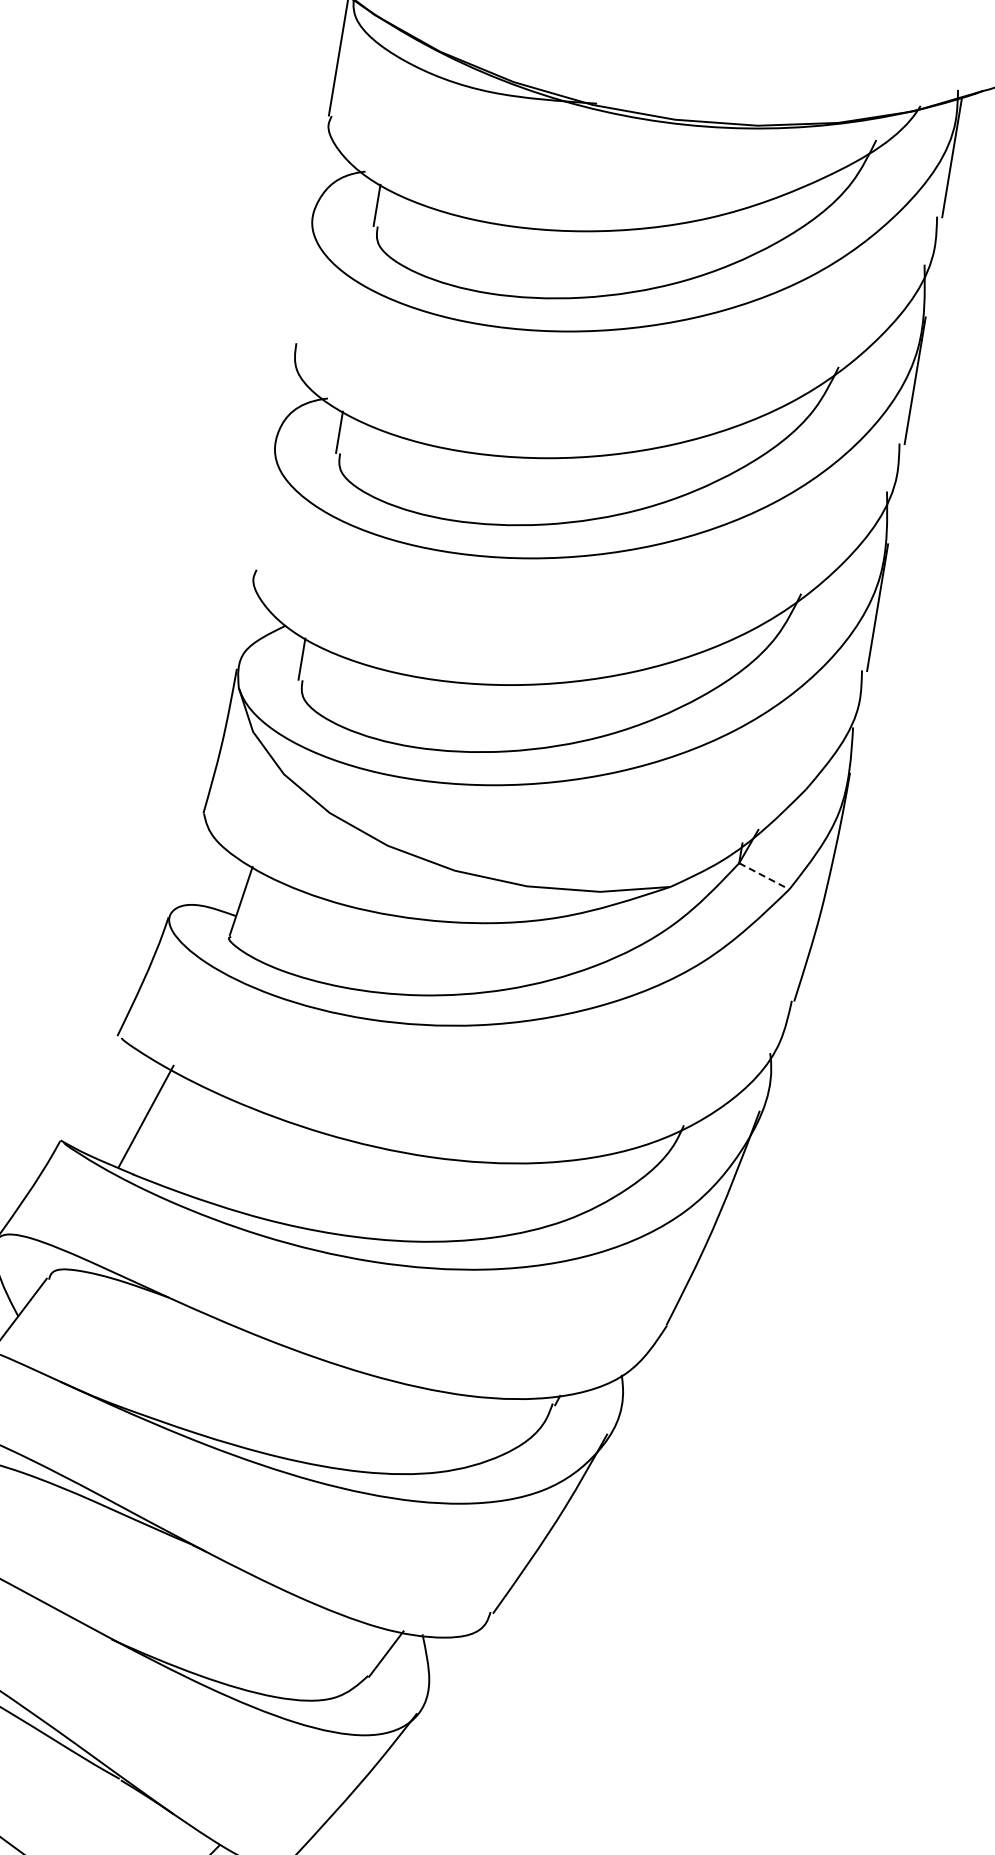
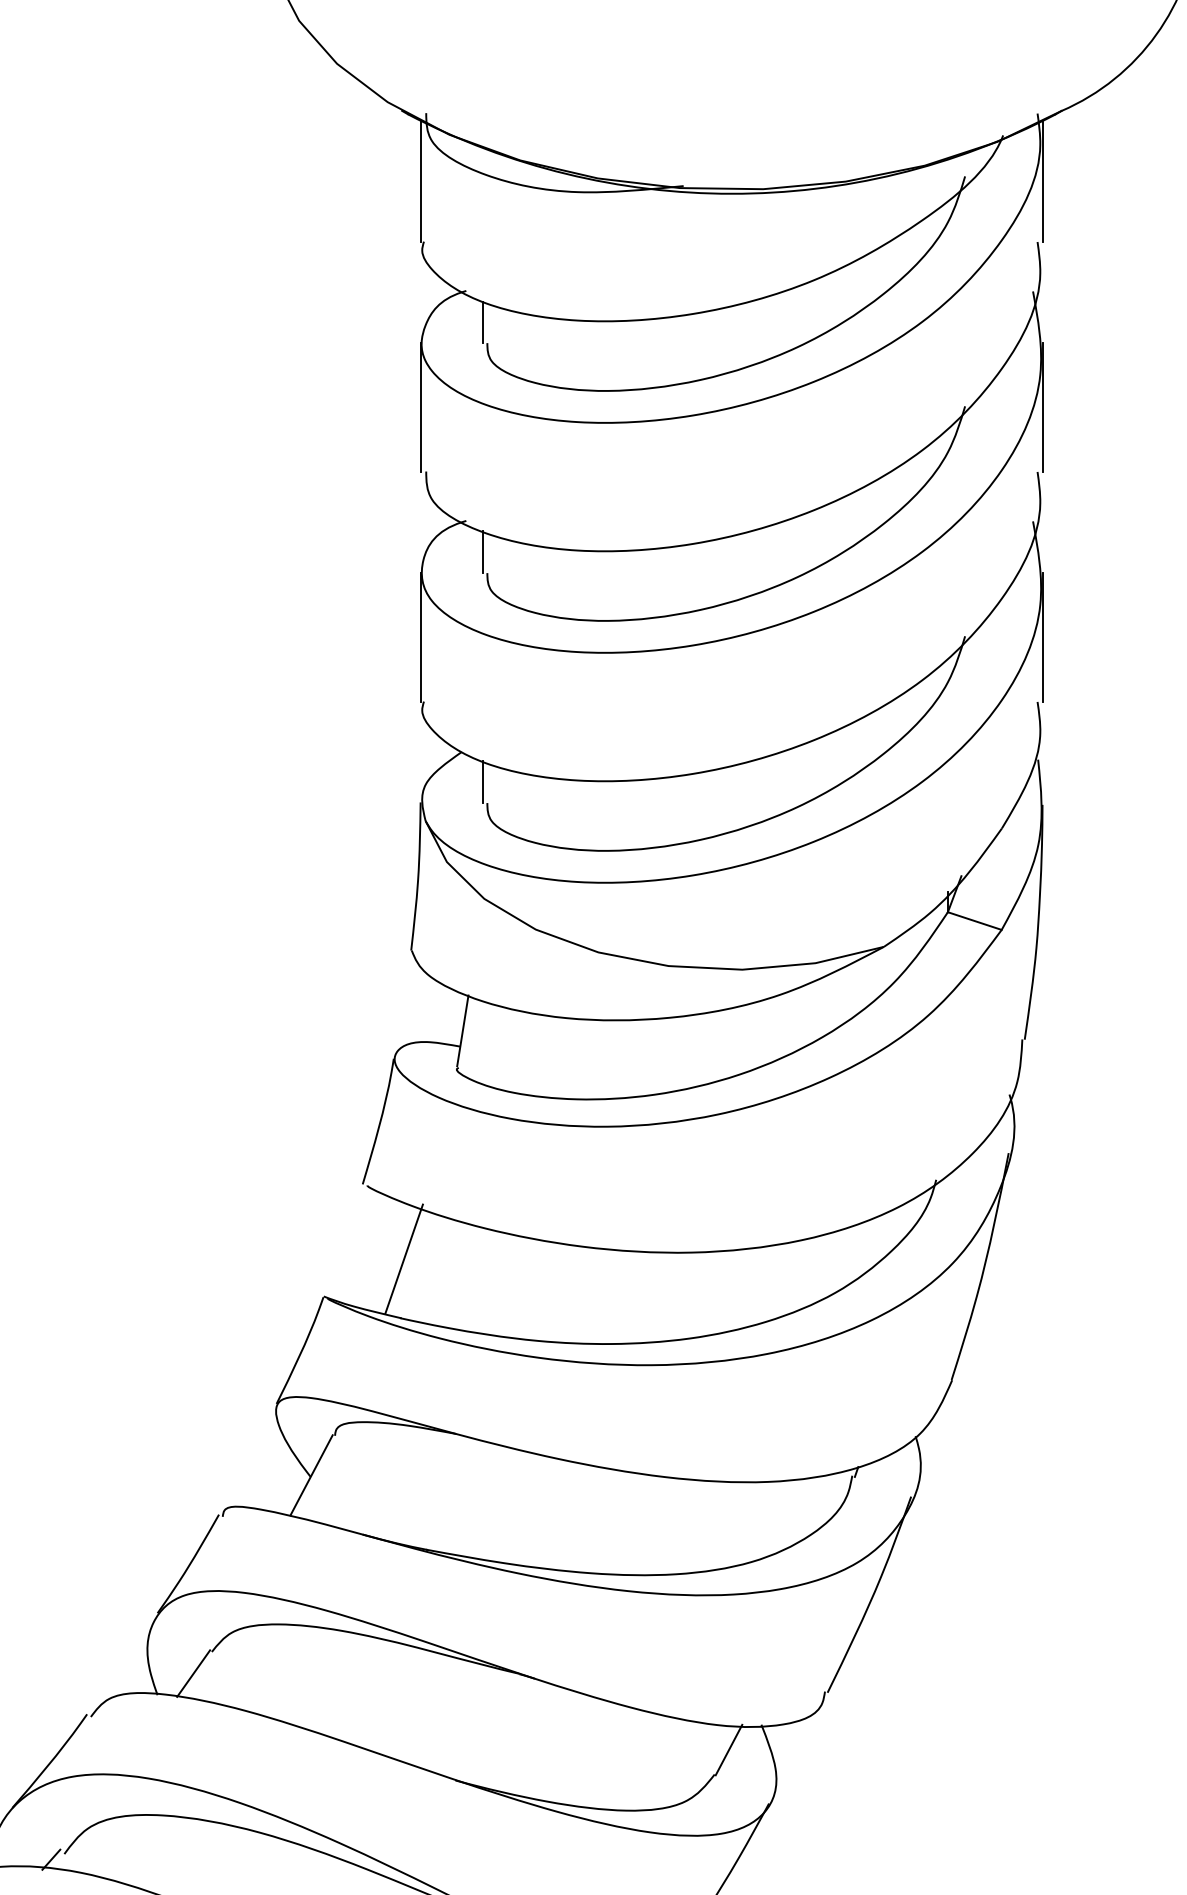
line: (302, 279) -> (421, 407), added
line: (264, 506) -> (421, 637), added
line: (764, 876) -> (975, 921), dashed -> solid

